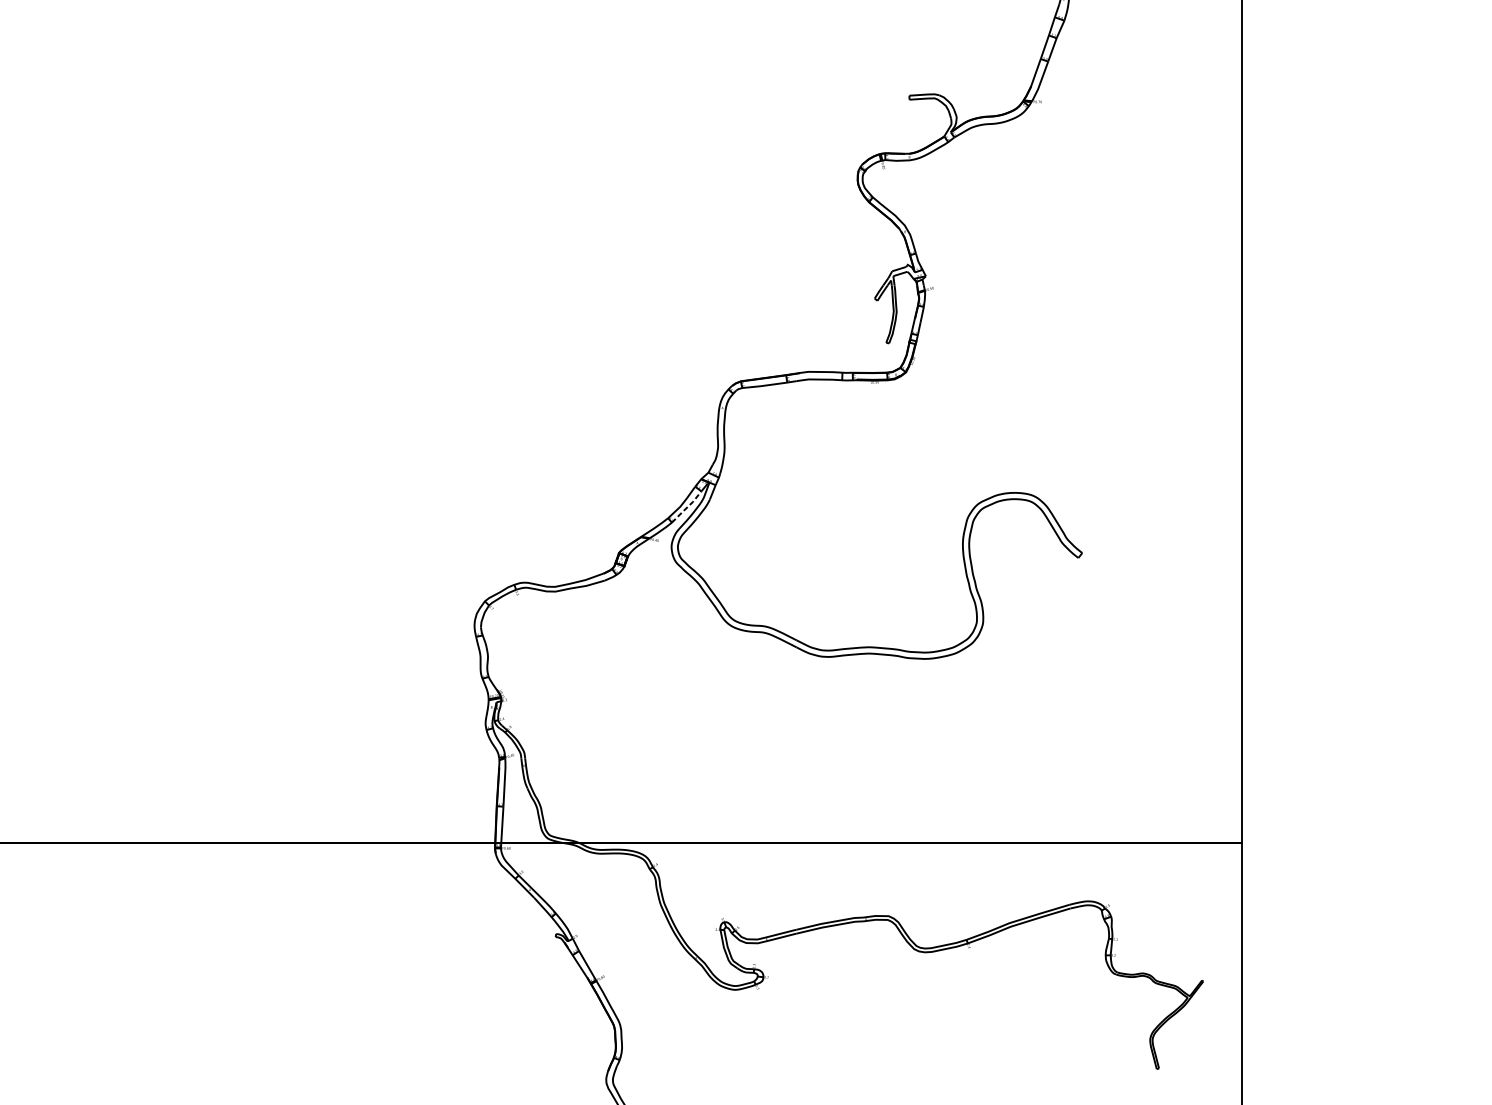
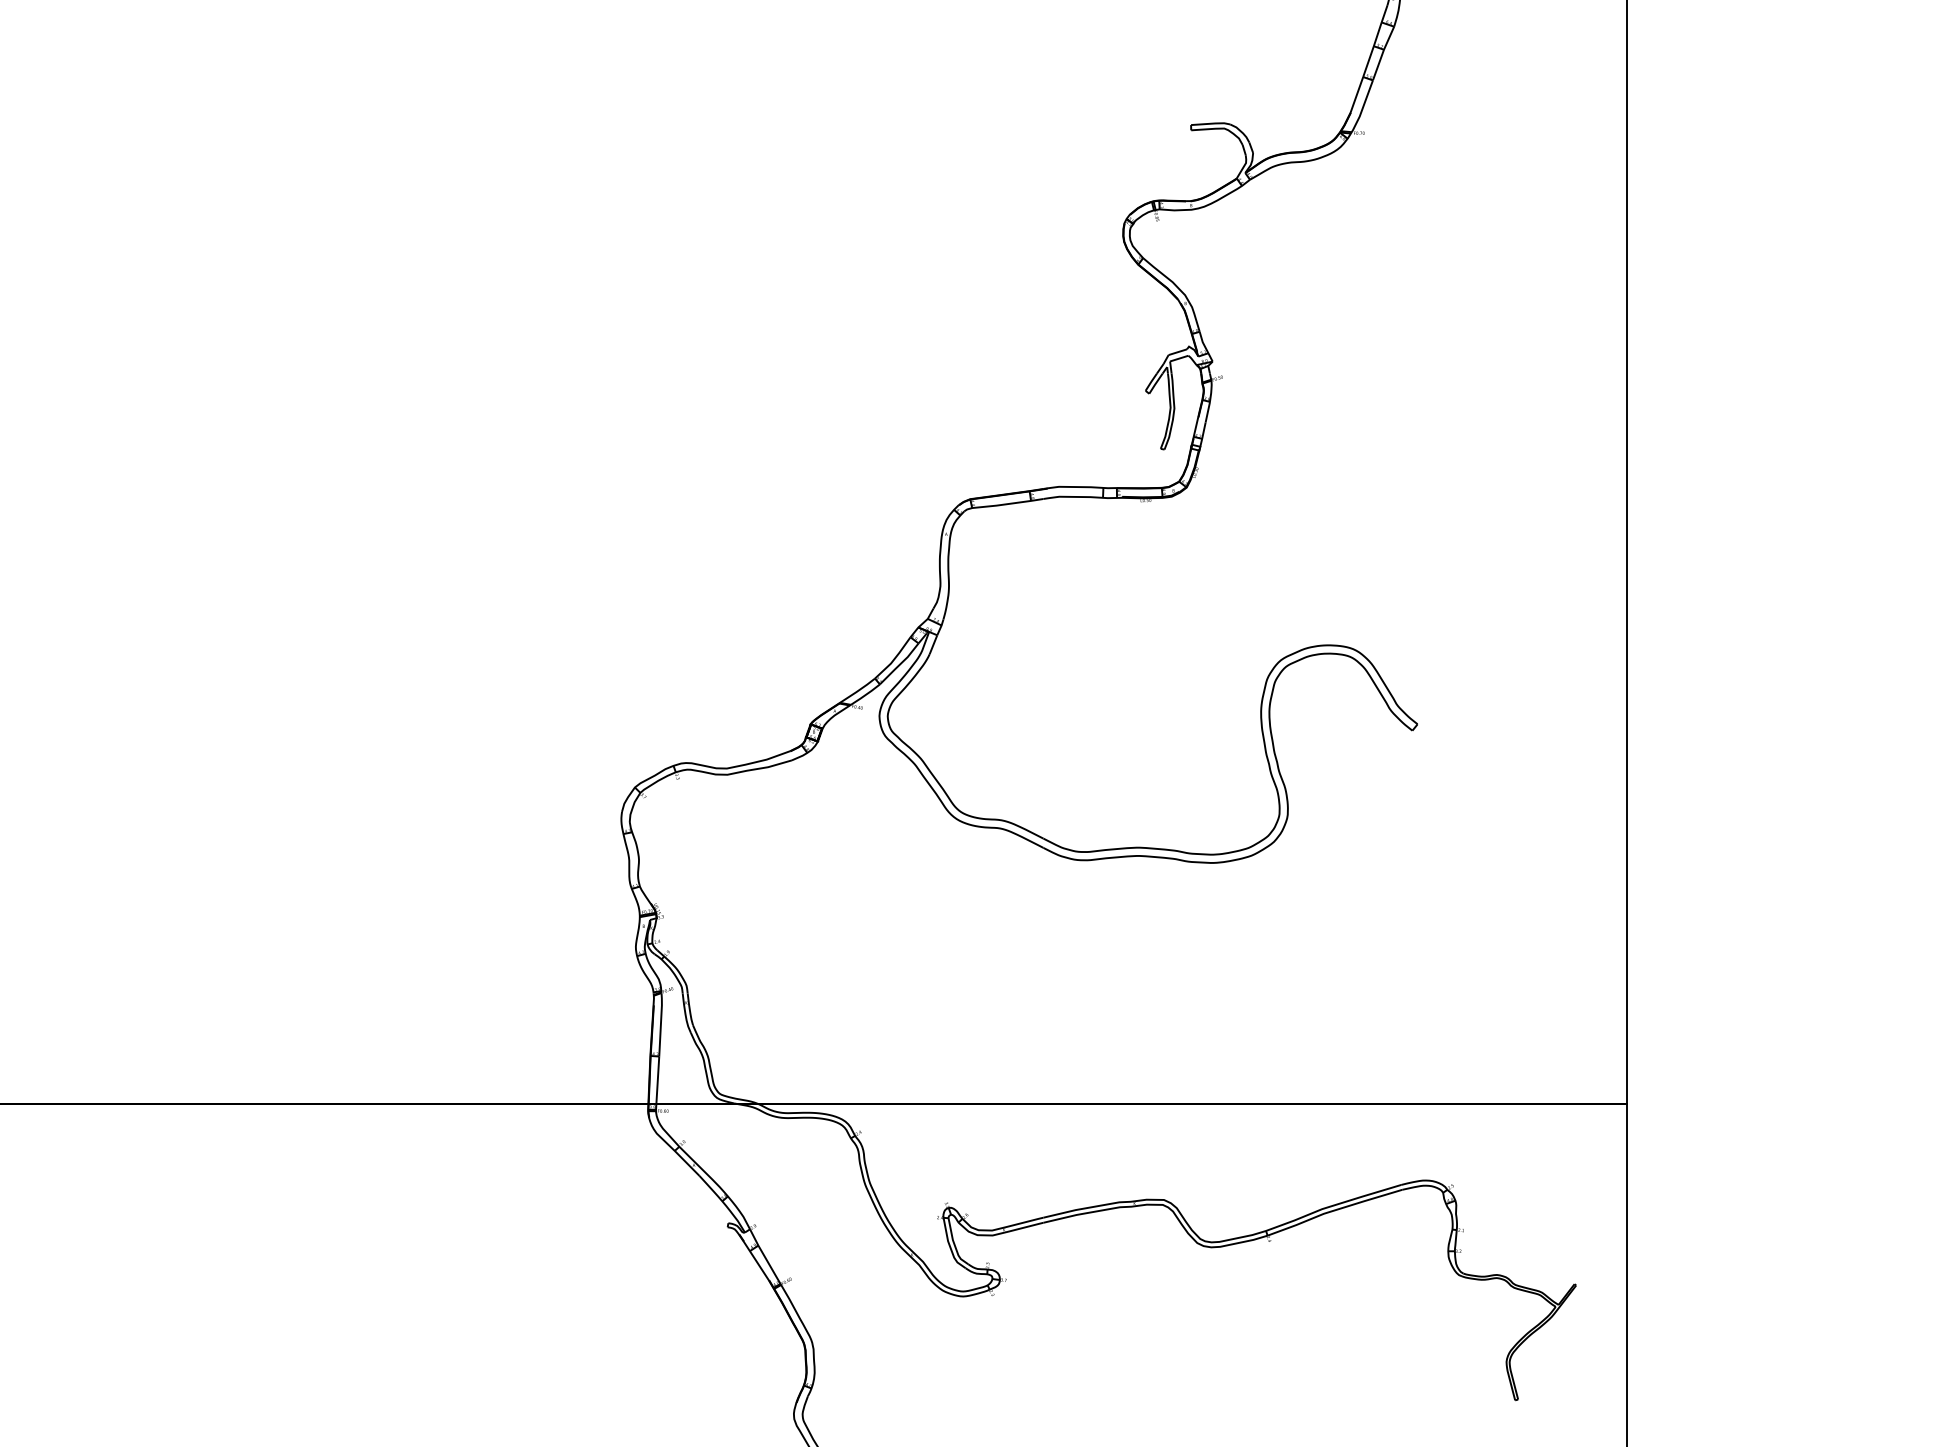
line: (687, 507) -> (900, 664), dashed -> solid

